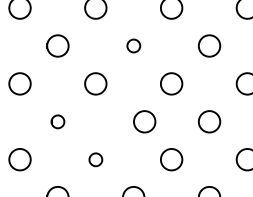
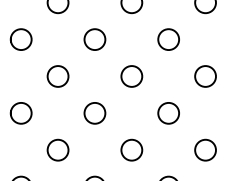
circle: (133, 45) -> (94, 39), size x1.67
circle: (57, 121) -> (20, 113), size x1.67
circle: (144, 121) -> (94, 113), moved
circle: (95, 159) -> (57, 150), size x1.67

